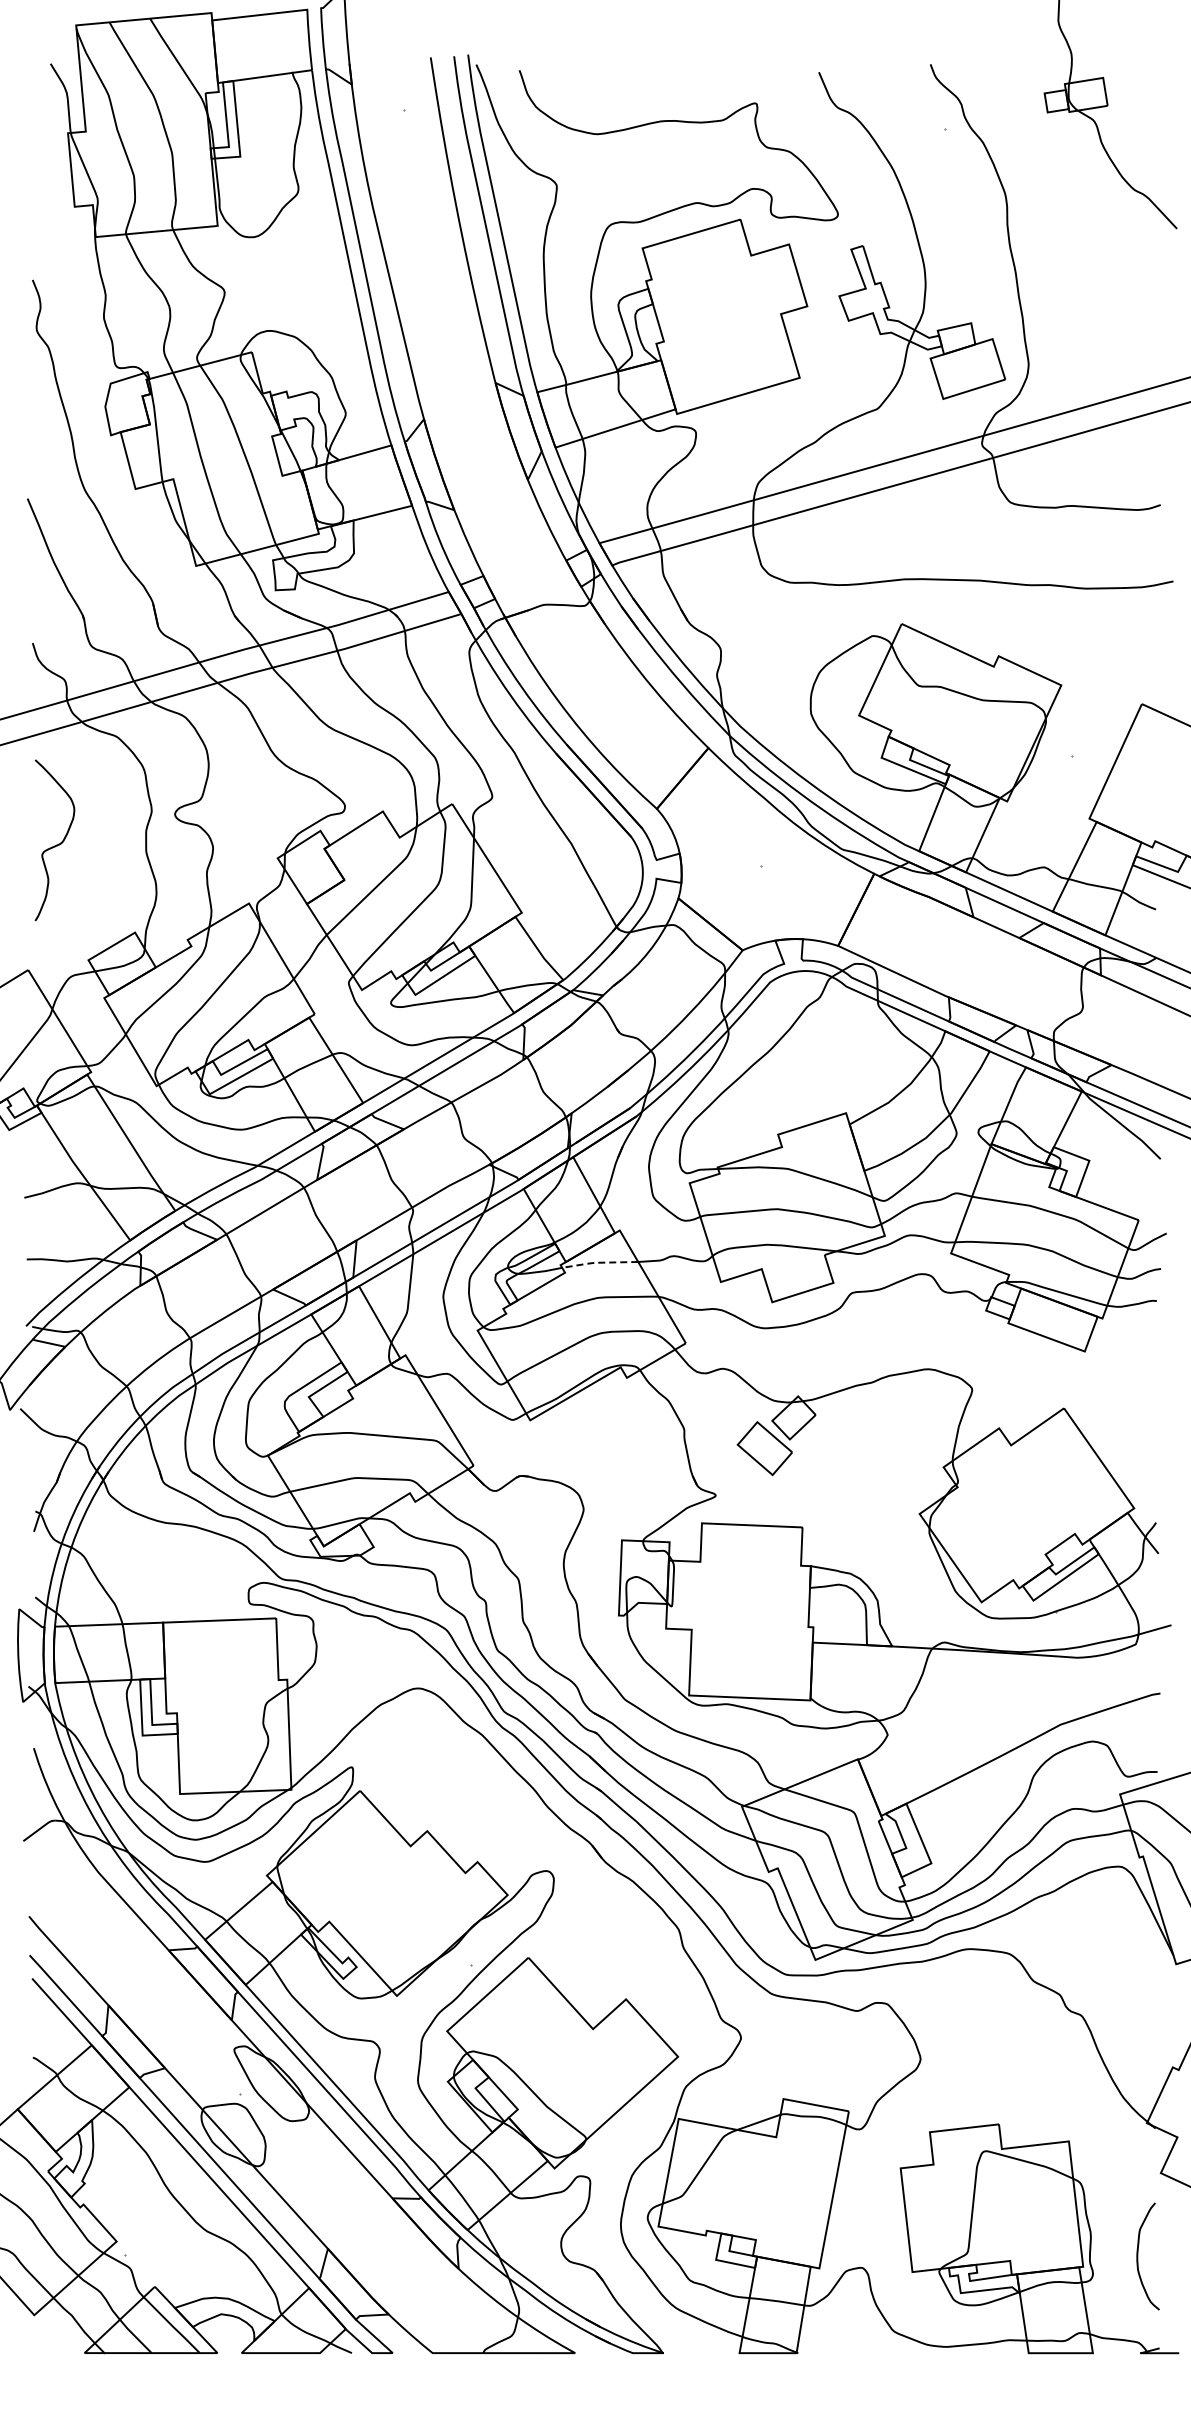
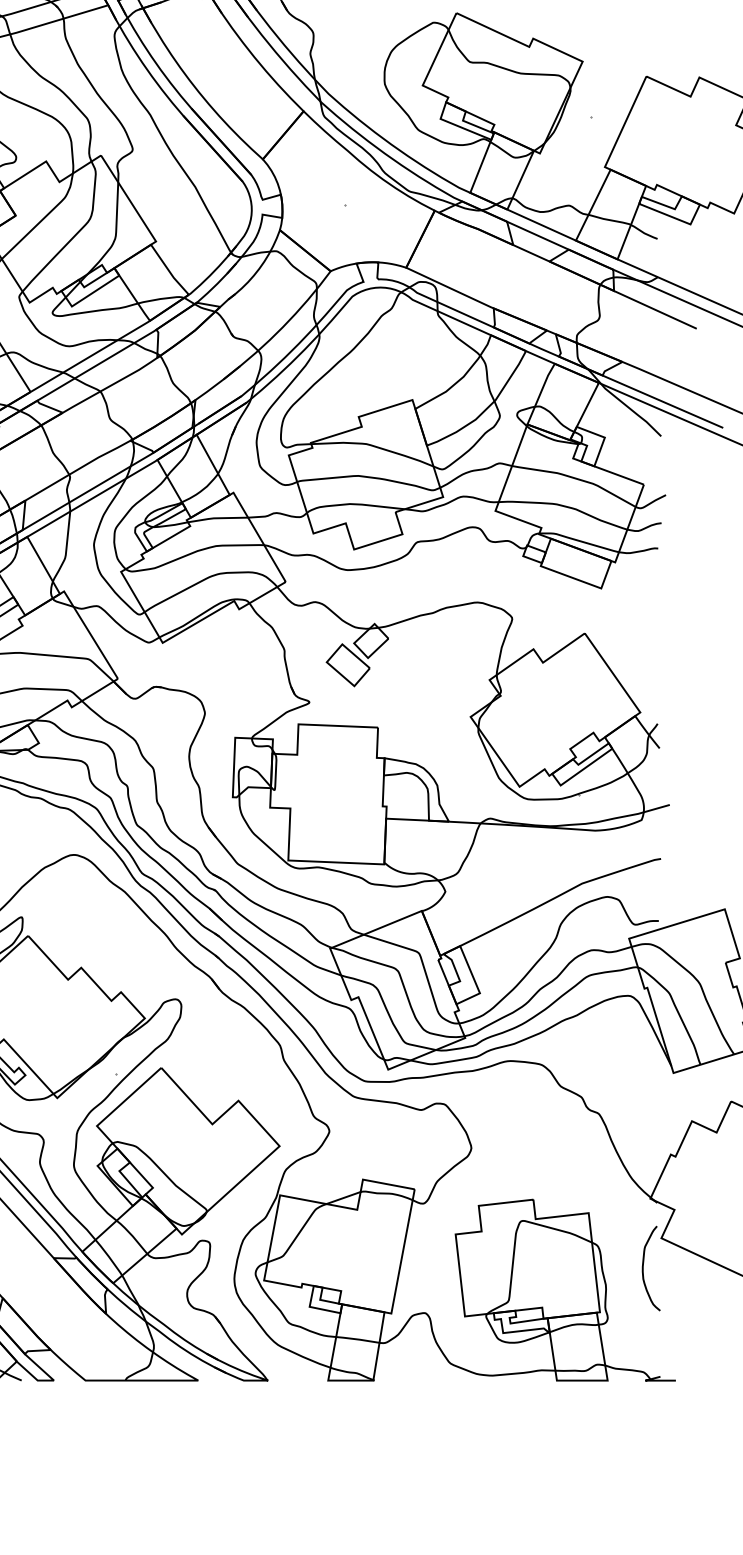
line: (598, 1262) -> (216, 518), dashed -> solid
curve: (1138, 2256) -> (643, 1268), moved

